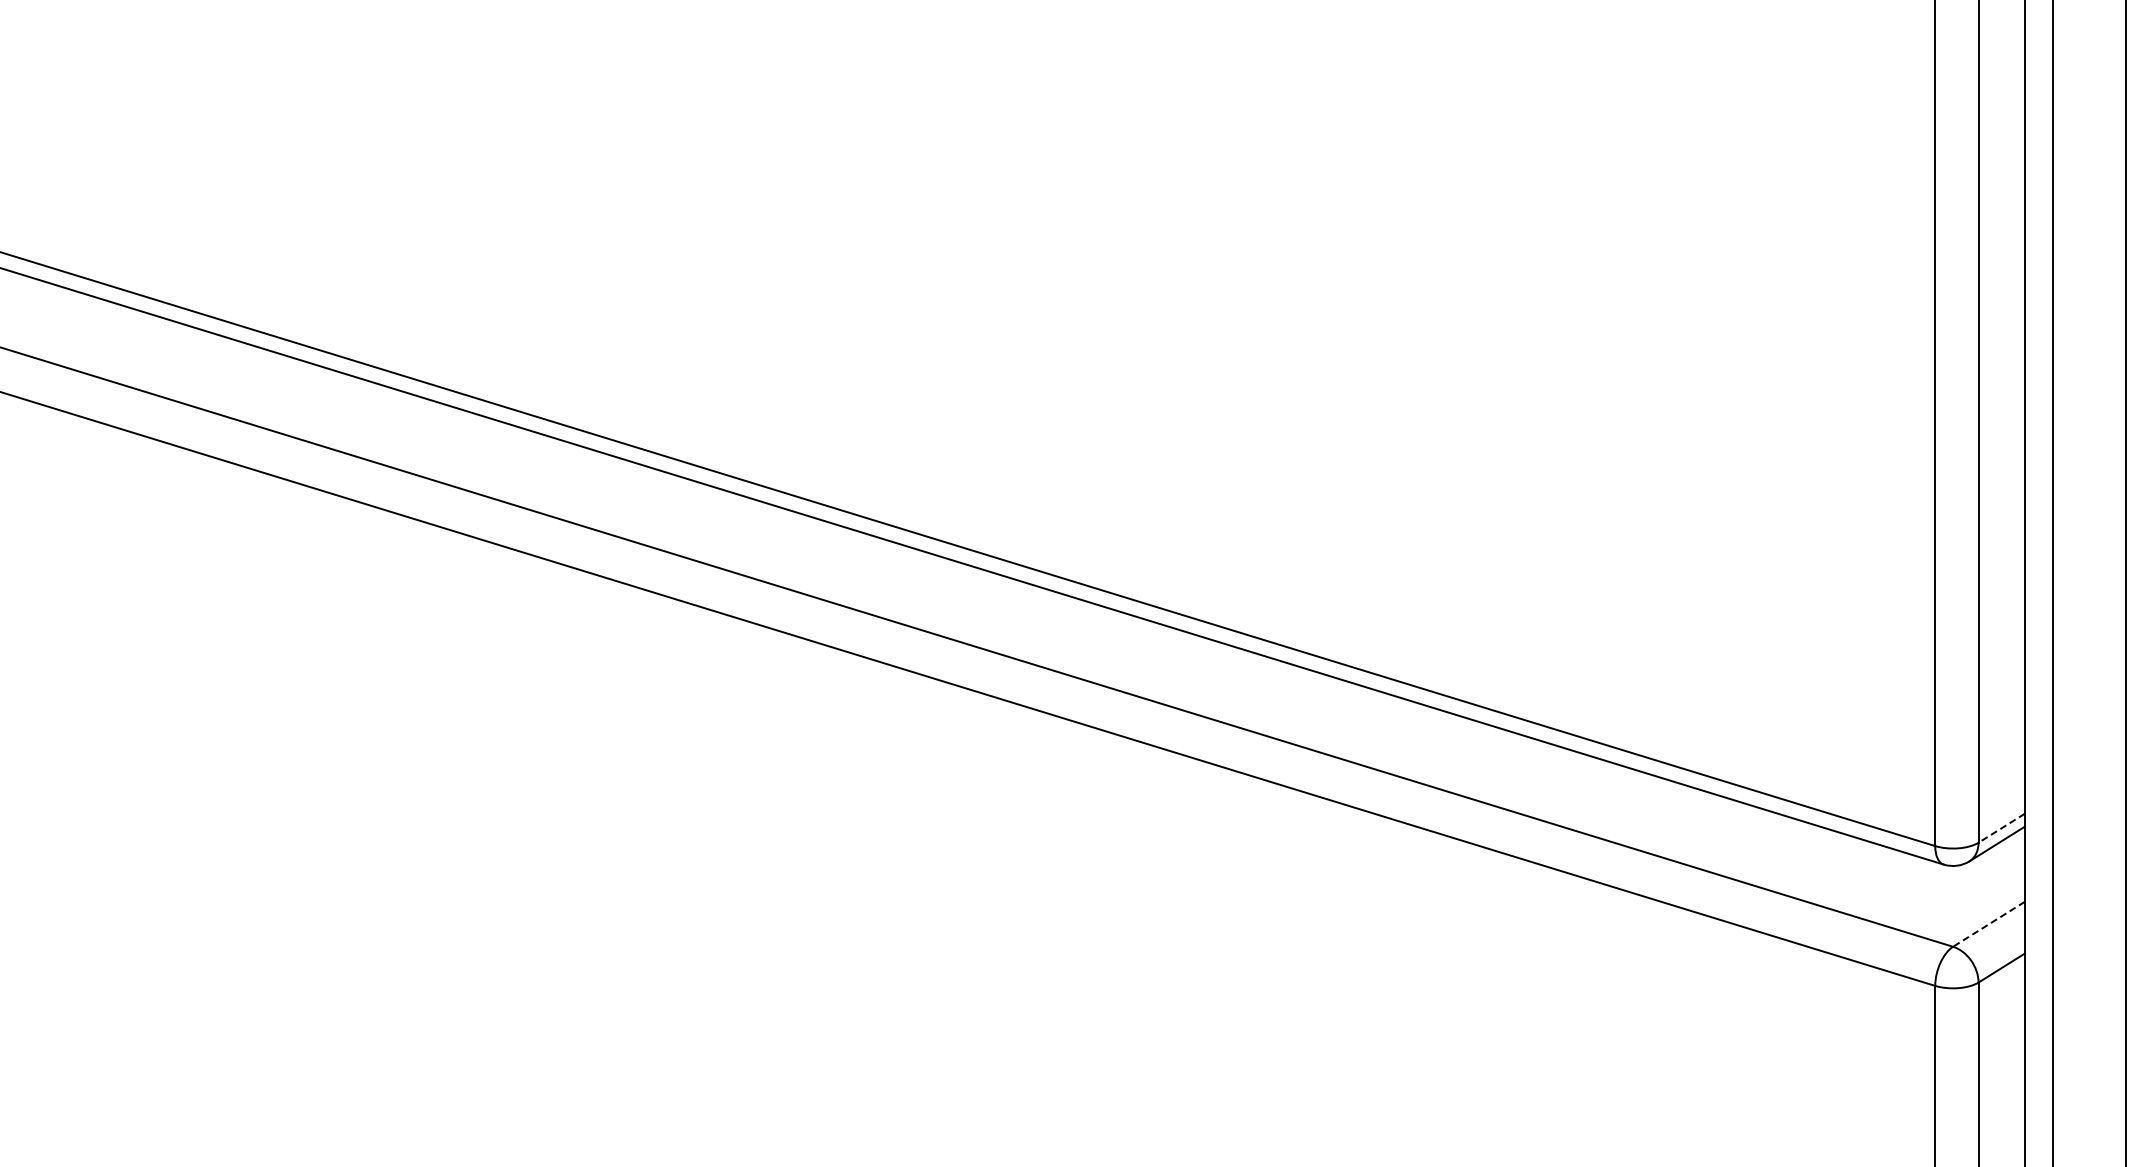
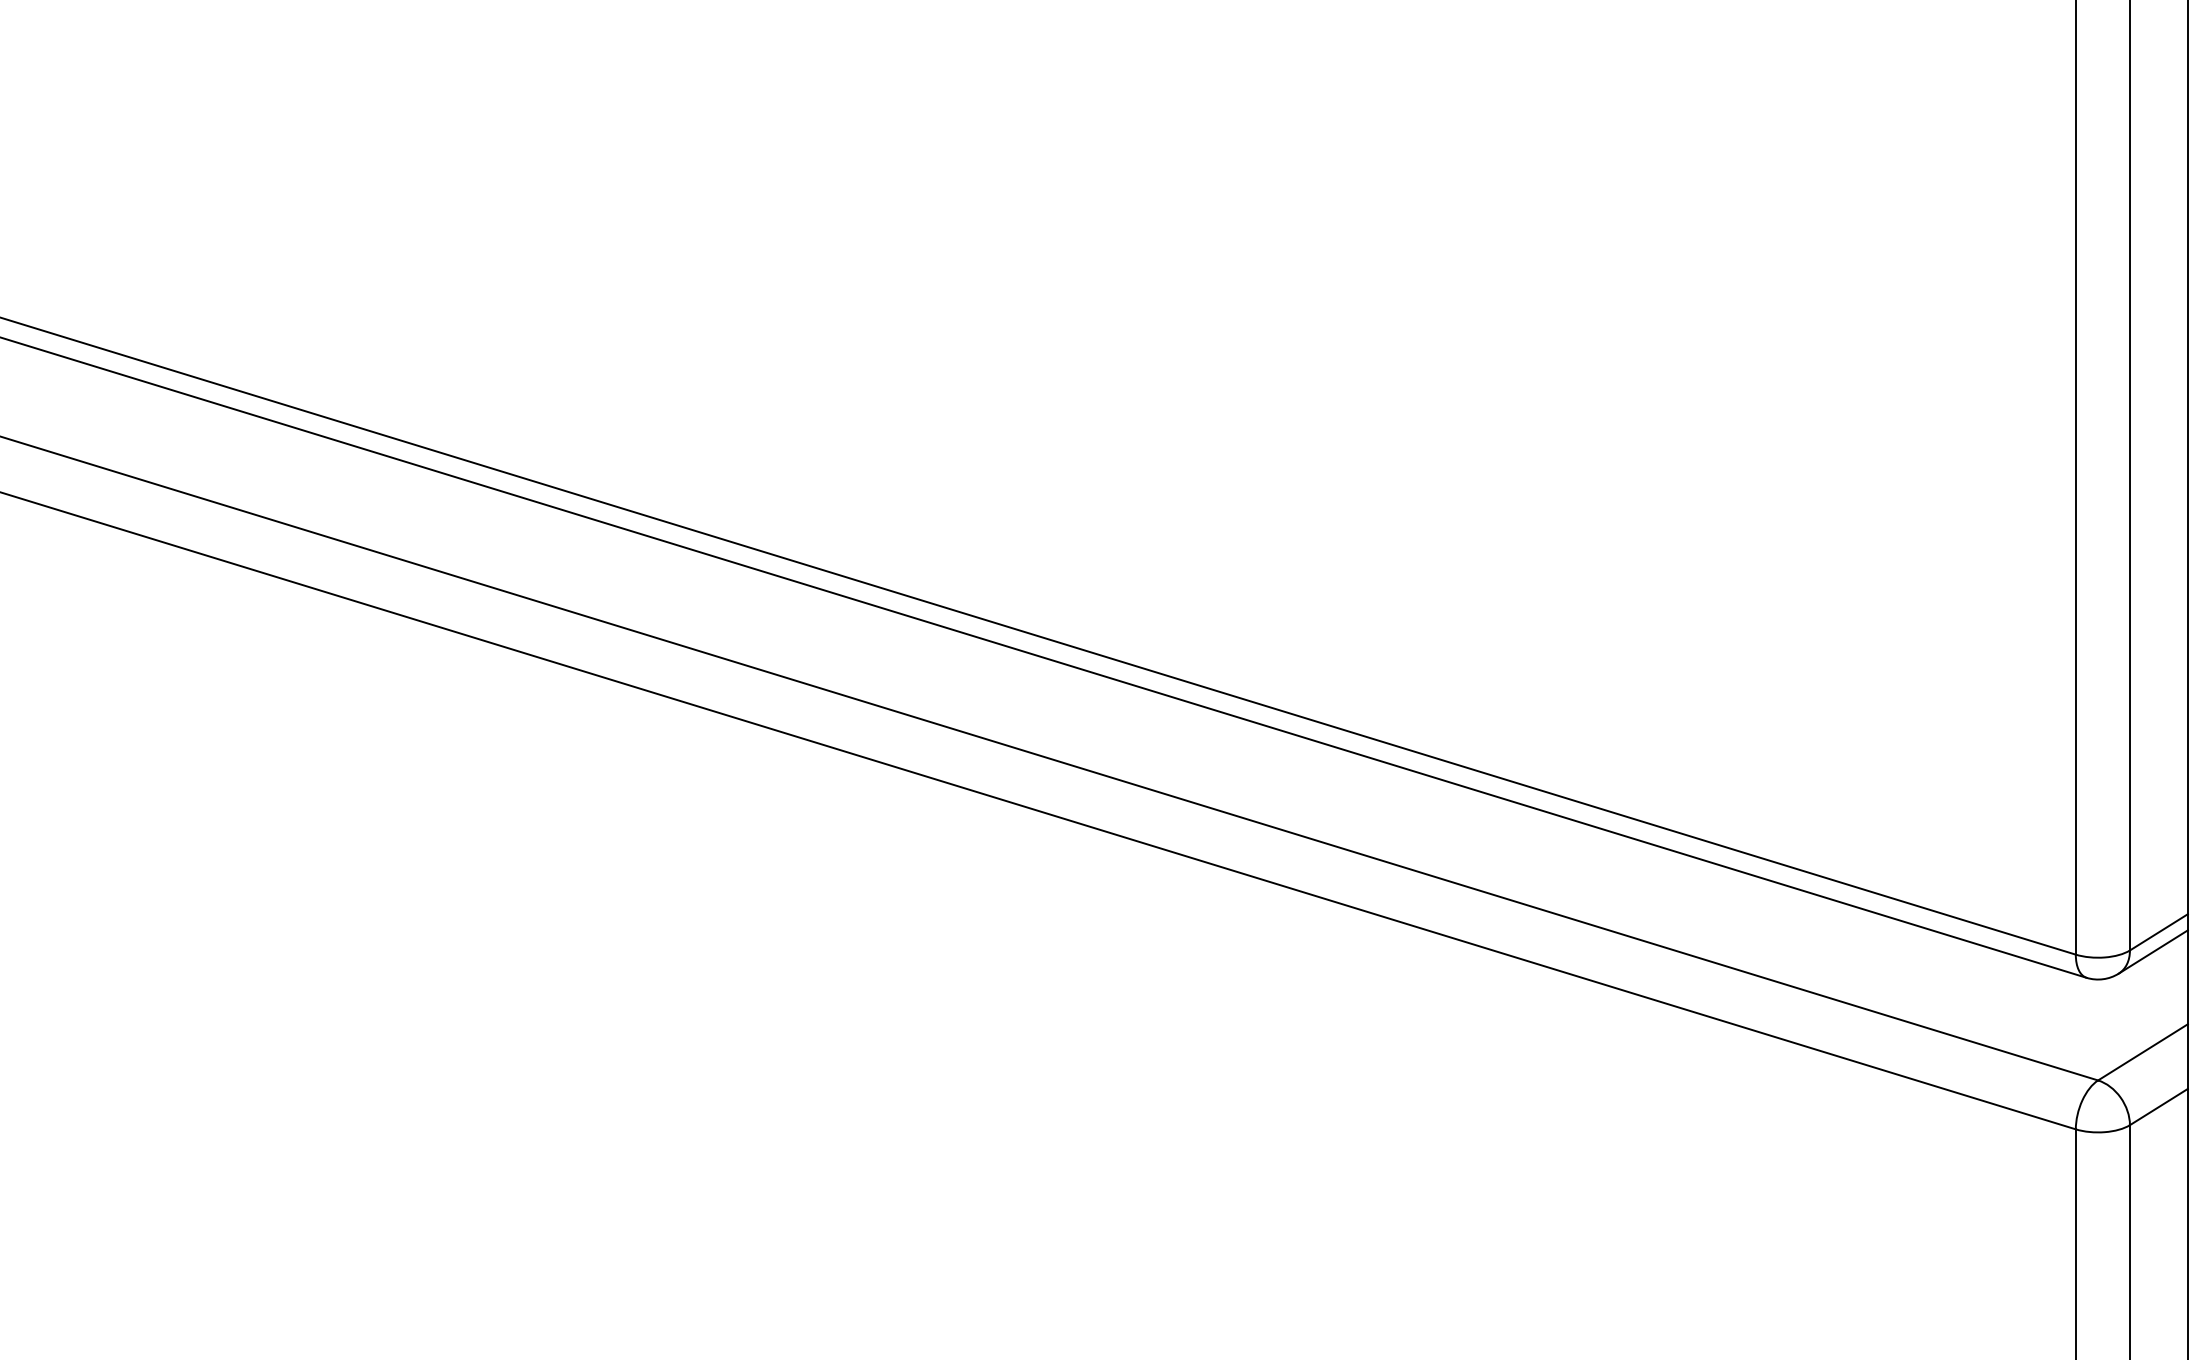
line: (2001, 828) -> (2158, 932), dashed -> solid
line: (1988, 924) -> (2142, 1052), dashed -> solid

